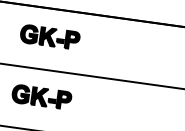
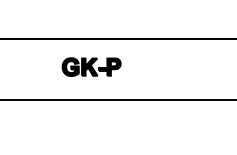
part: (41, 96) -> (91, 126), removed

